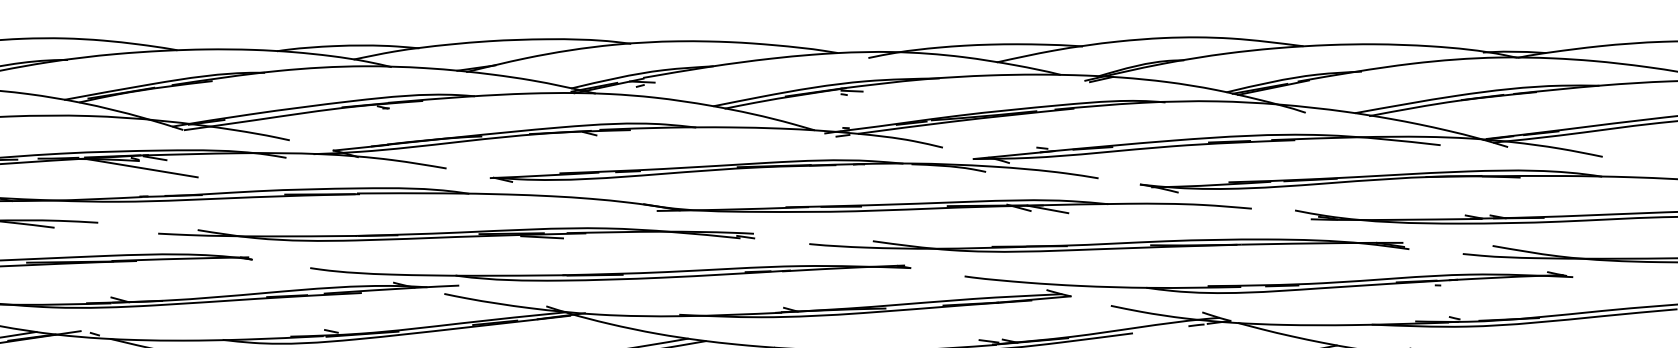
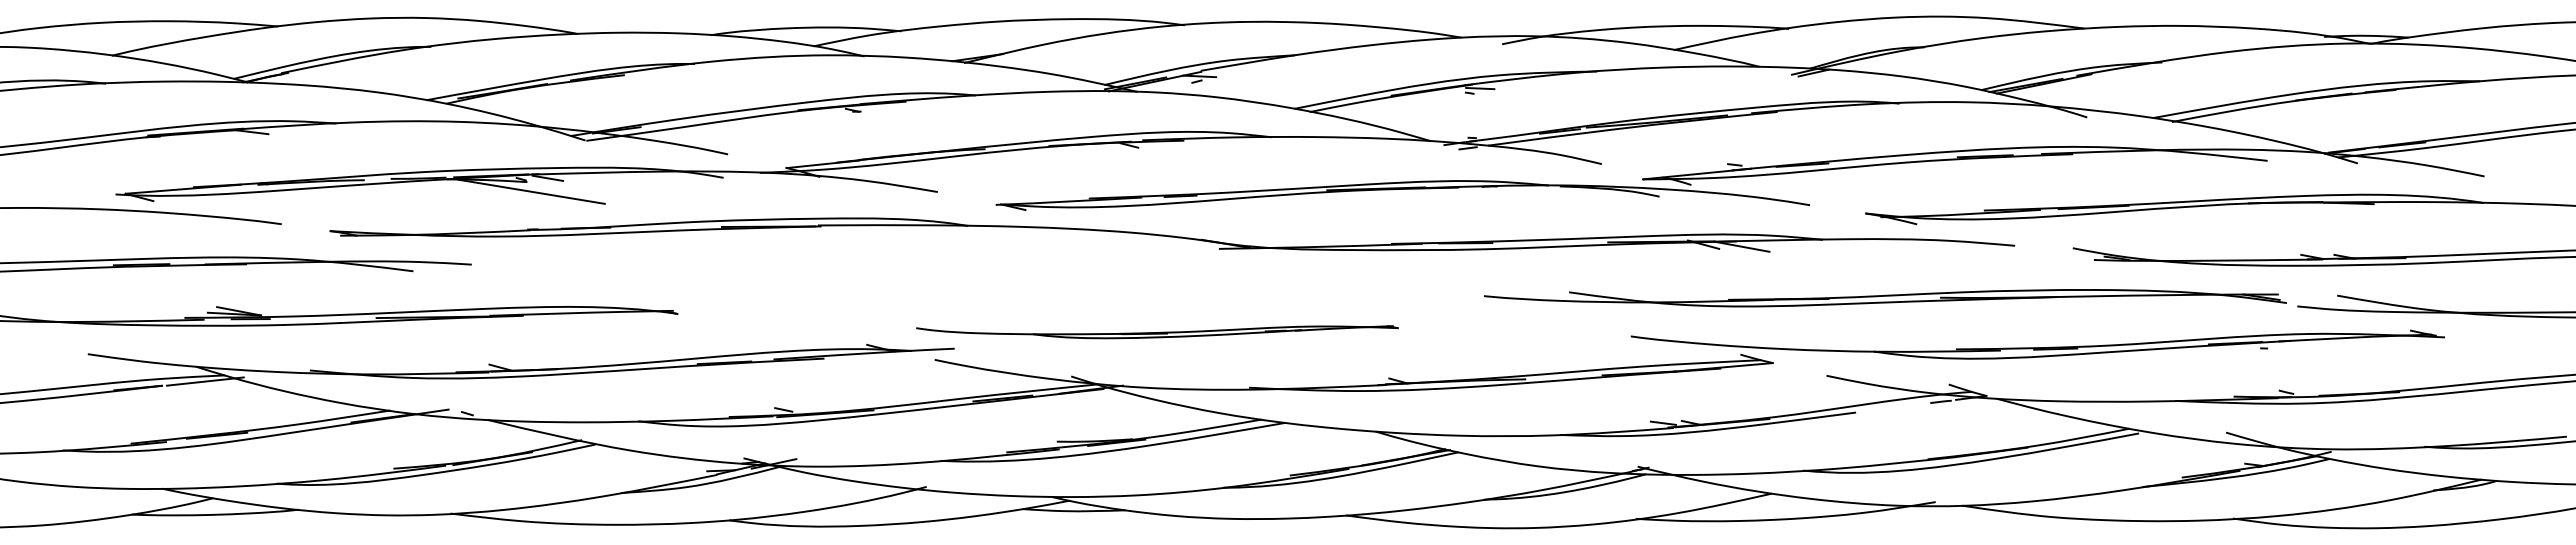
part: (456, 234) -> (951, 280), removed
part: (1109, 245) -> (1885, 298), moved
part: (610, 273) -> (1157, 332), size x0.6

